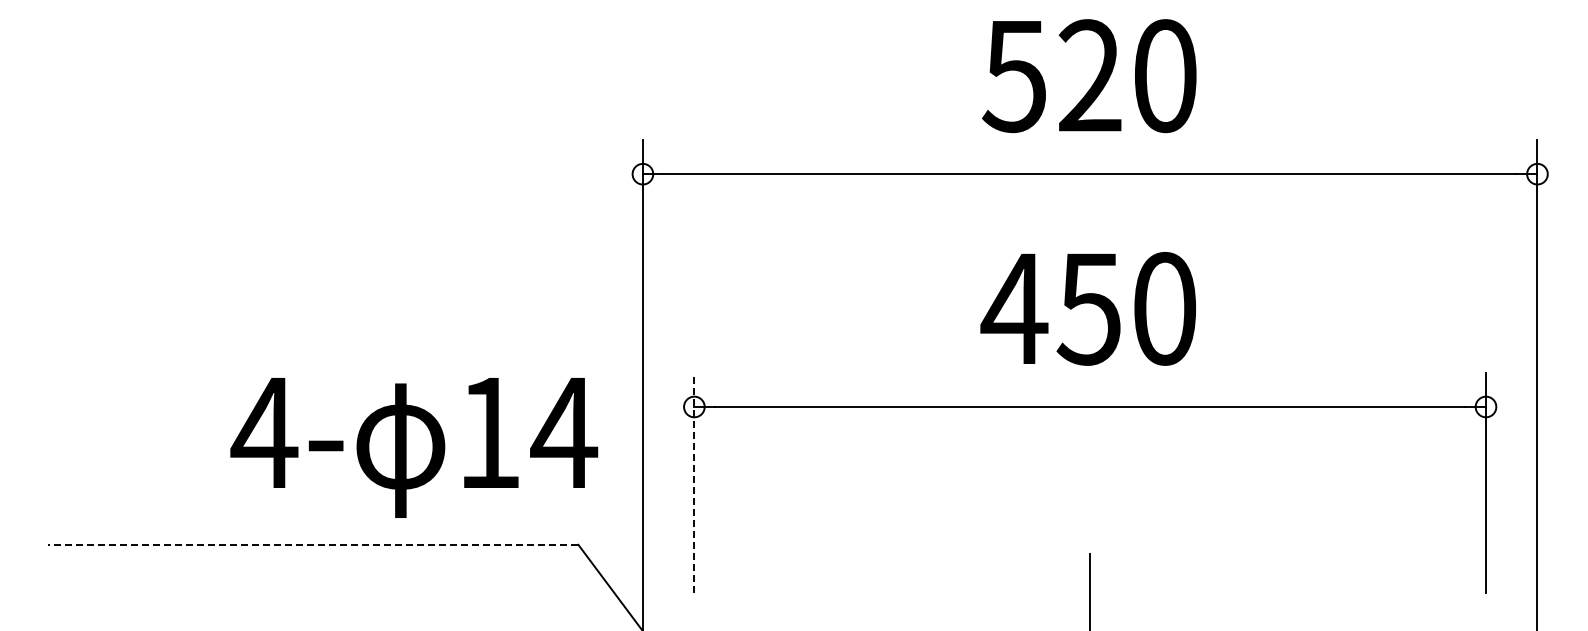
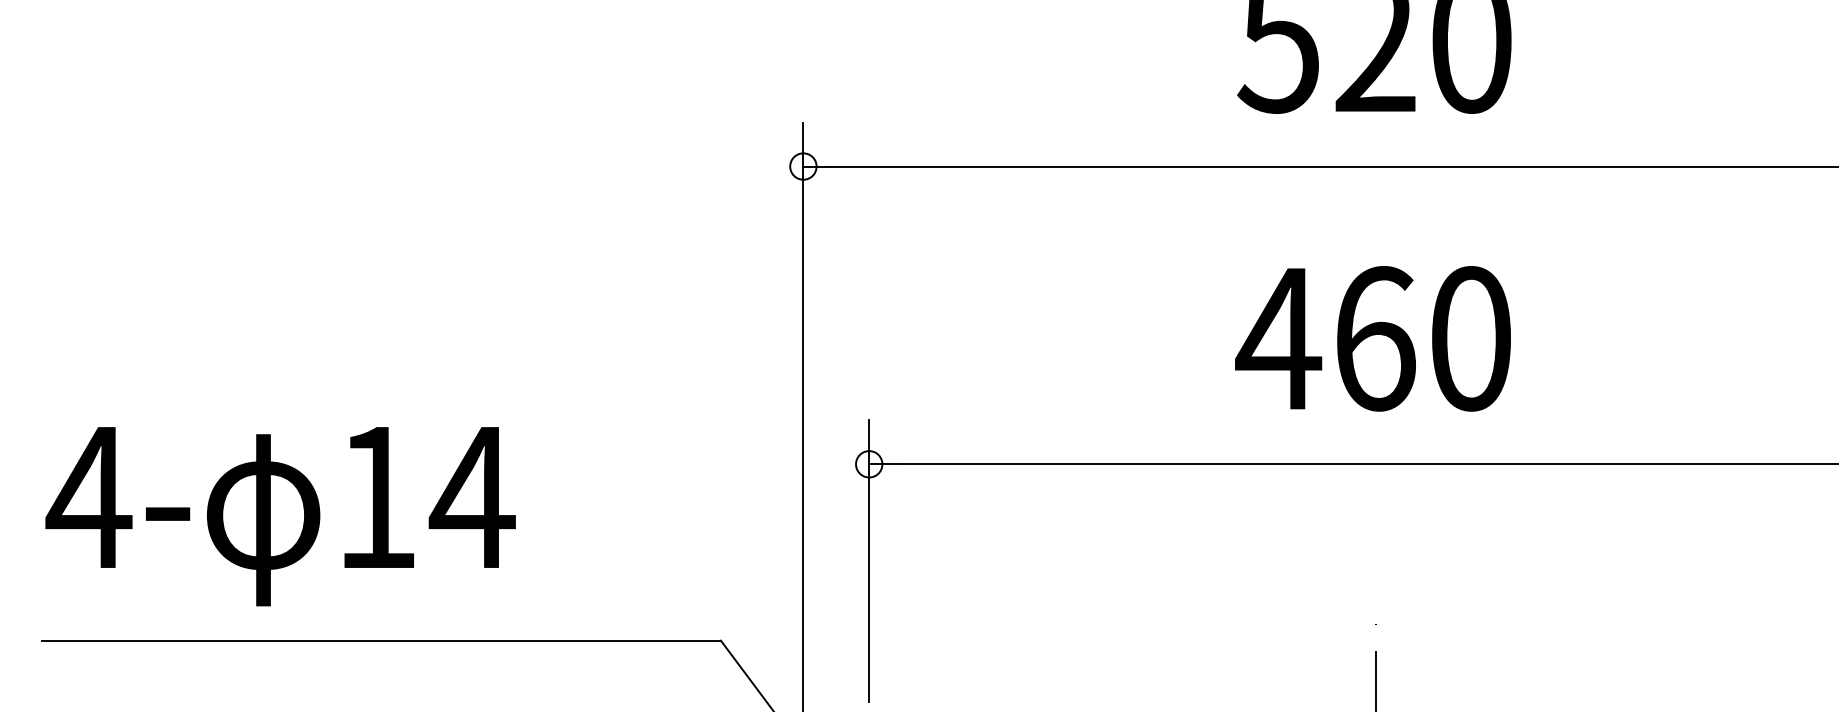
text: (1088, 308) -> (1373, 338), 450 -> 460
text: (414, 447) -> (280, 516), moved
line: (694, 482) -> (869, 560), dashed -> solid
line: (312, 544) -> (380, 640), dashed -> solid

